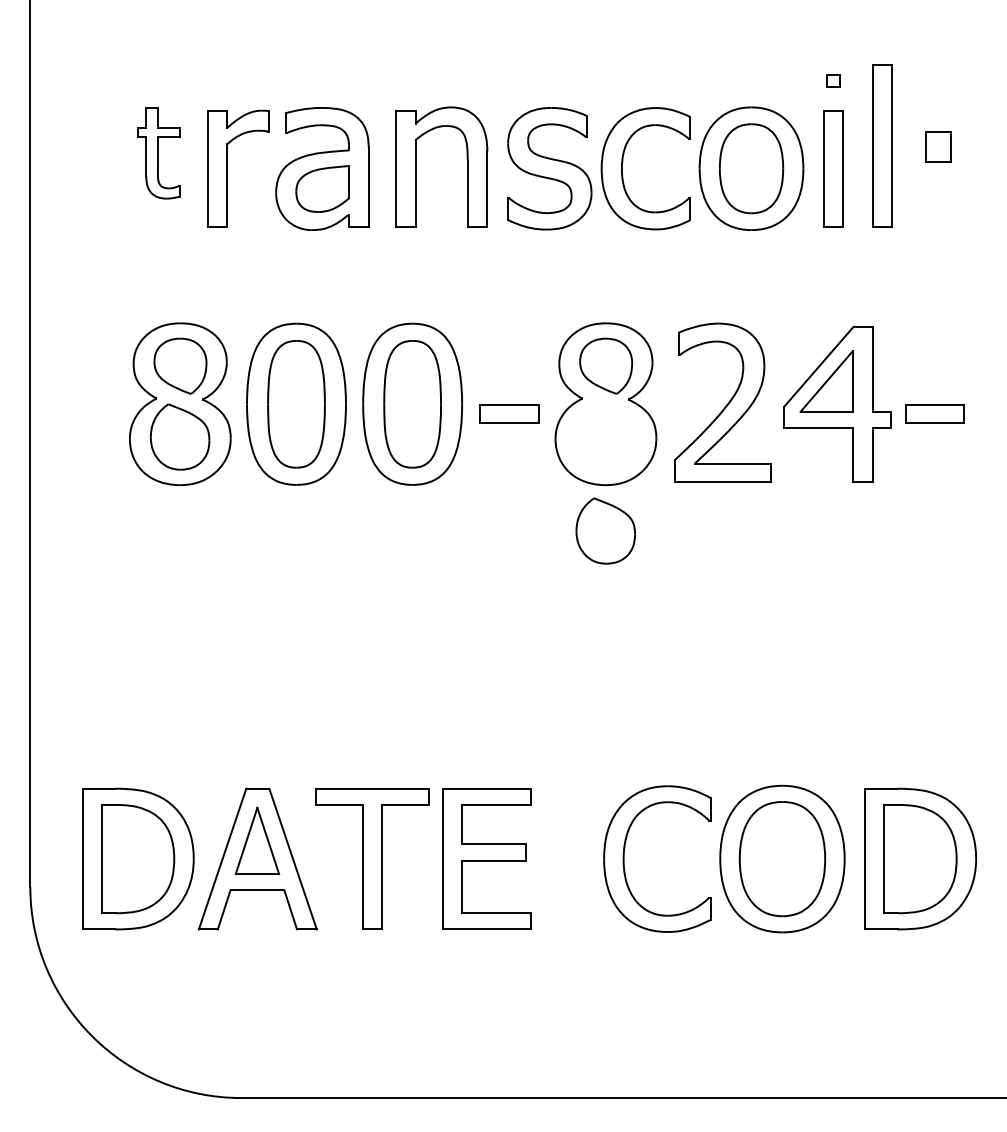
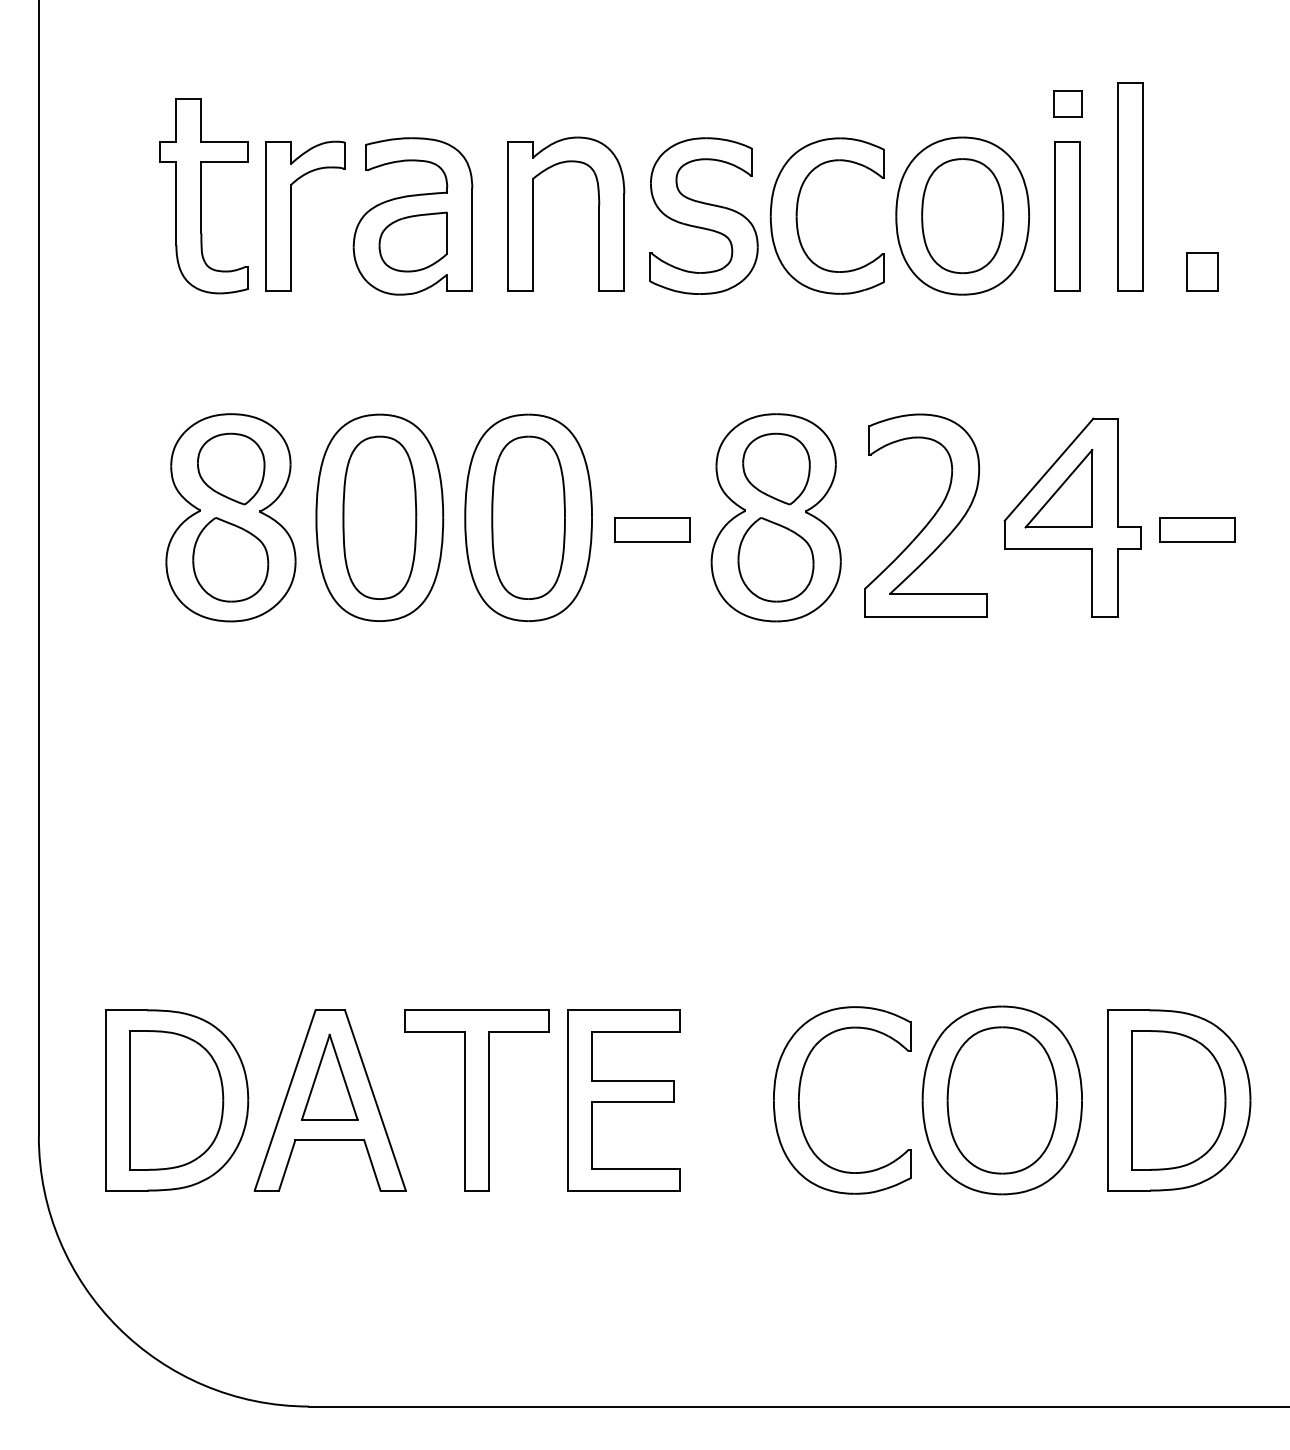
part: (833, 80) -> (1067, 103), size x1.67
part: (938, 146) -> (1202, 270), moved
part: (158, 152) -> (203, 195), size x1.67
part: (605, 530) -> (775, 559), moved

